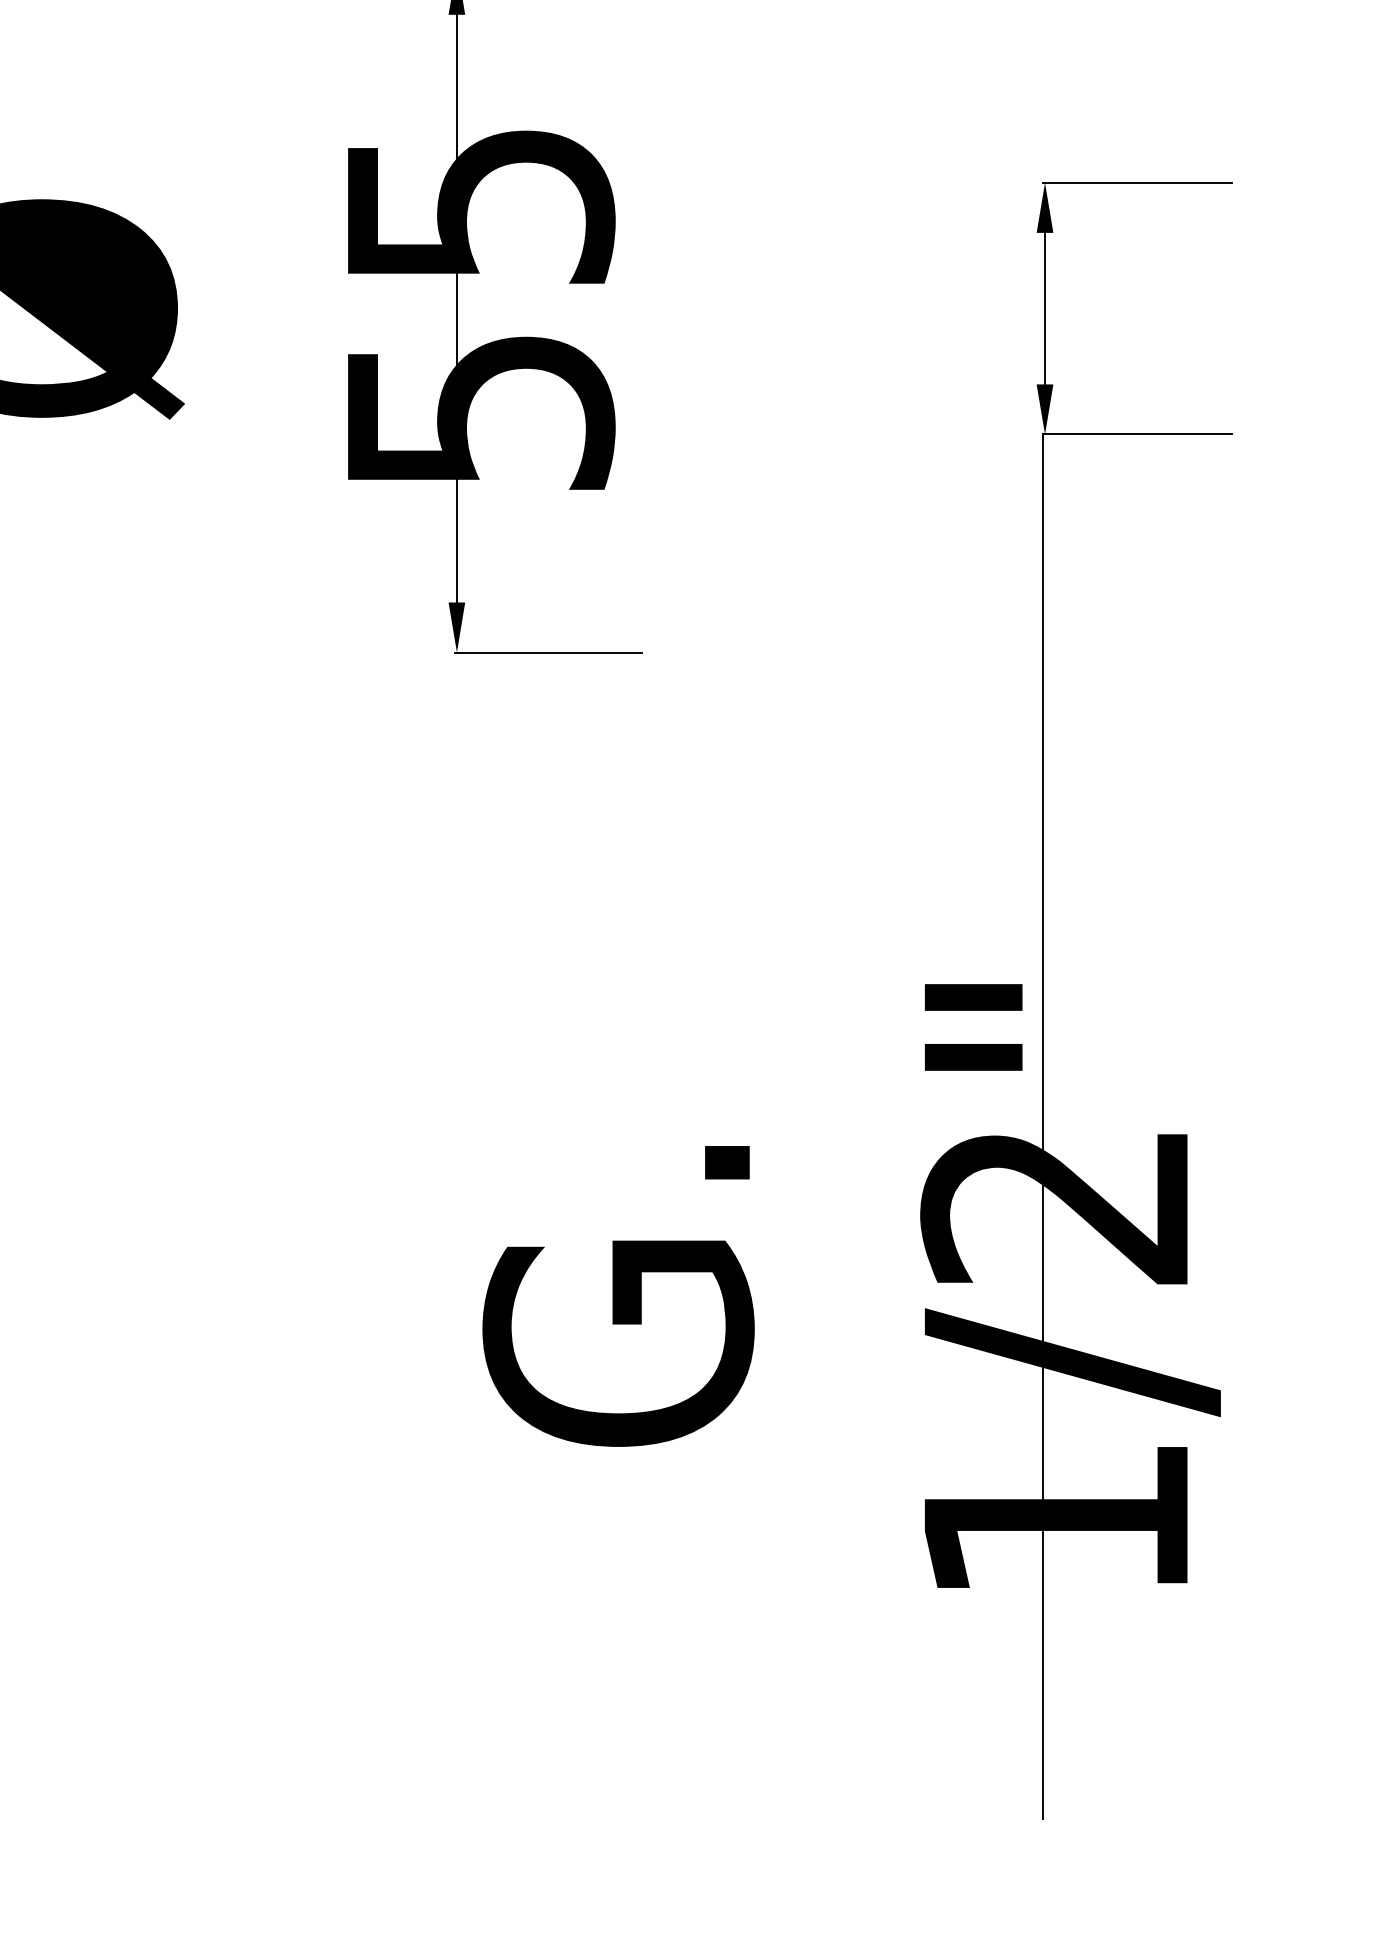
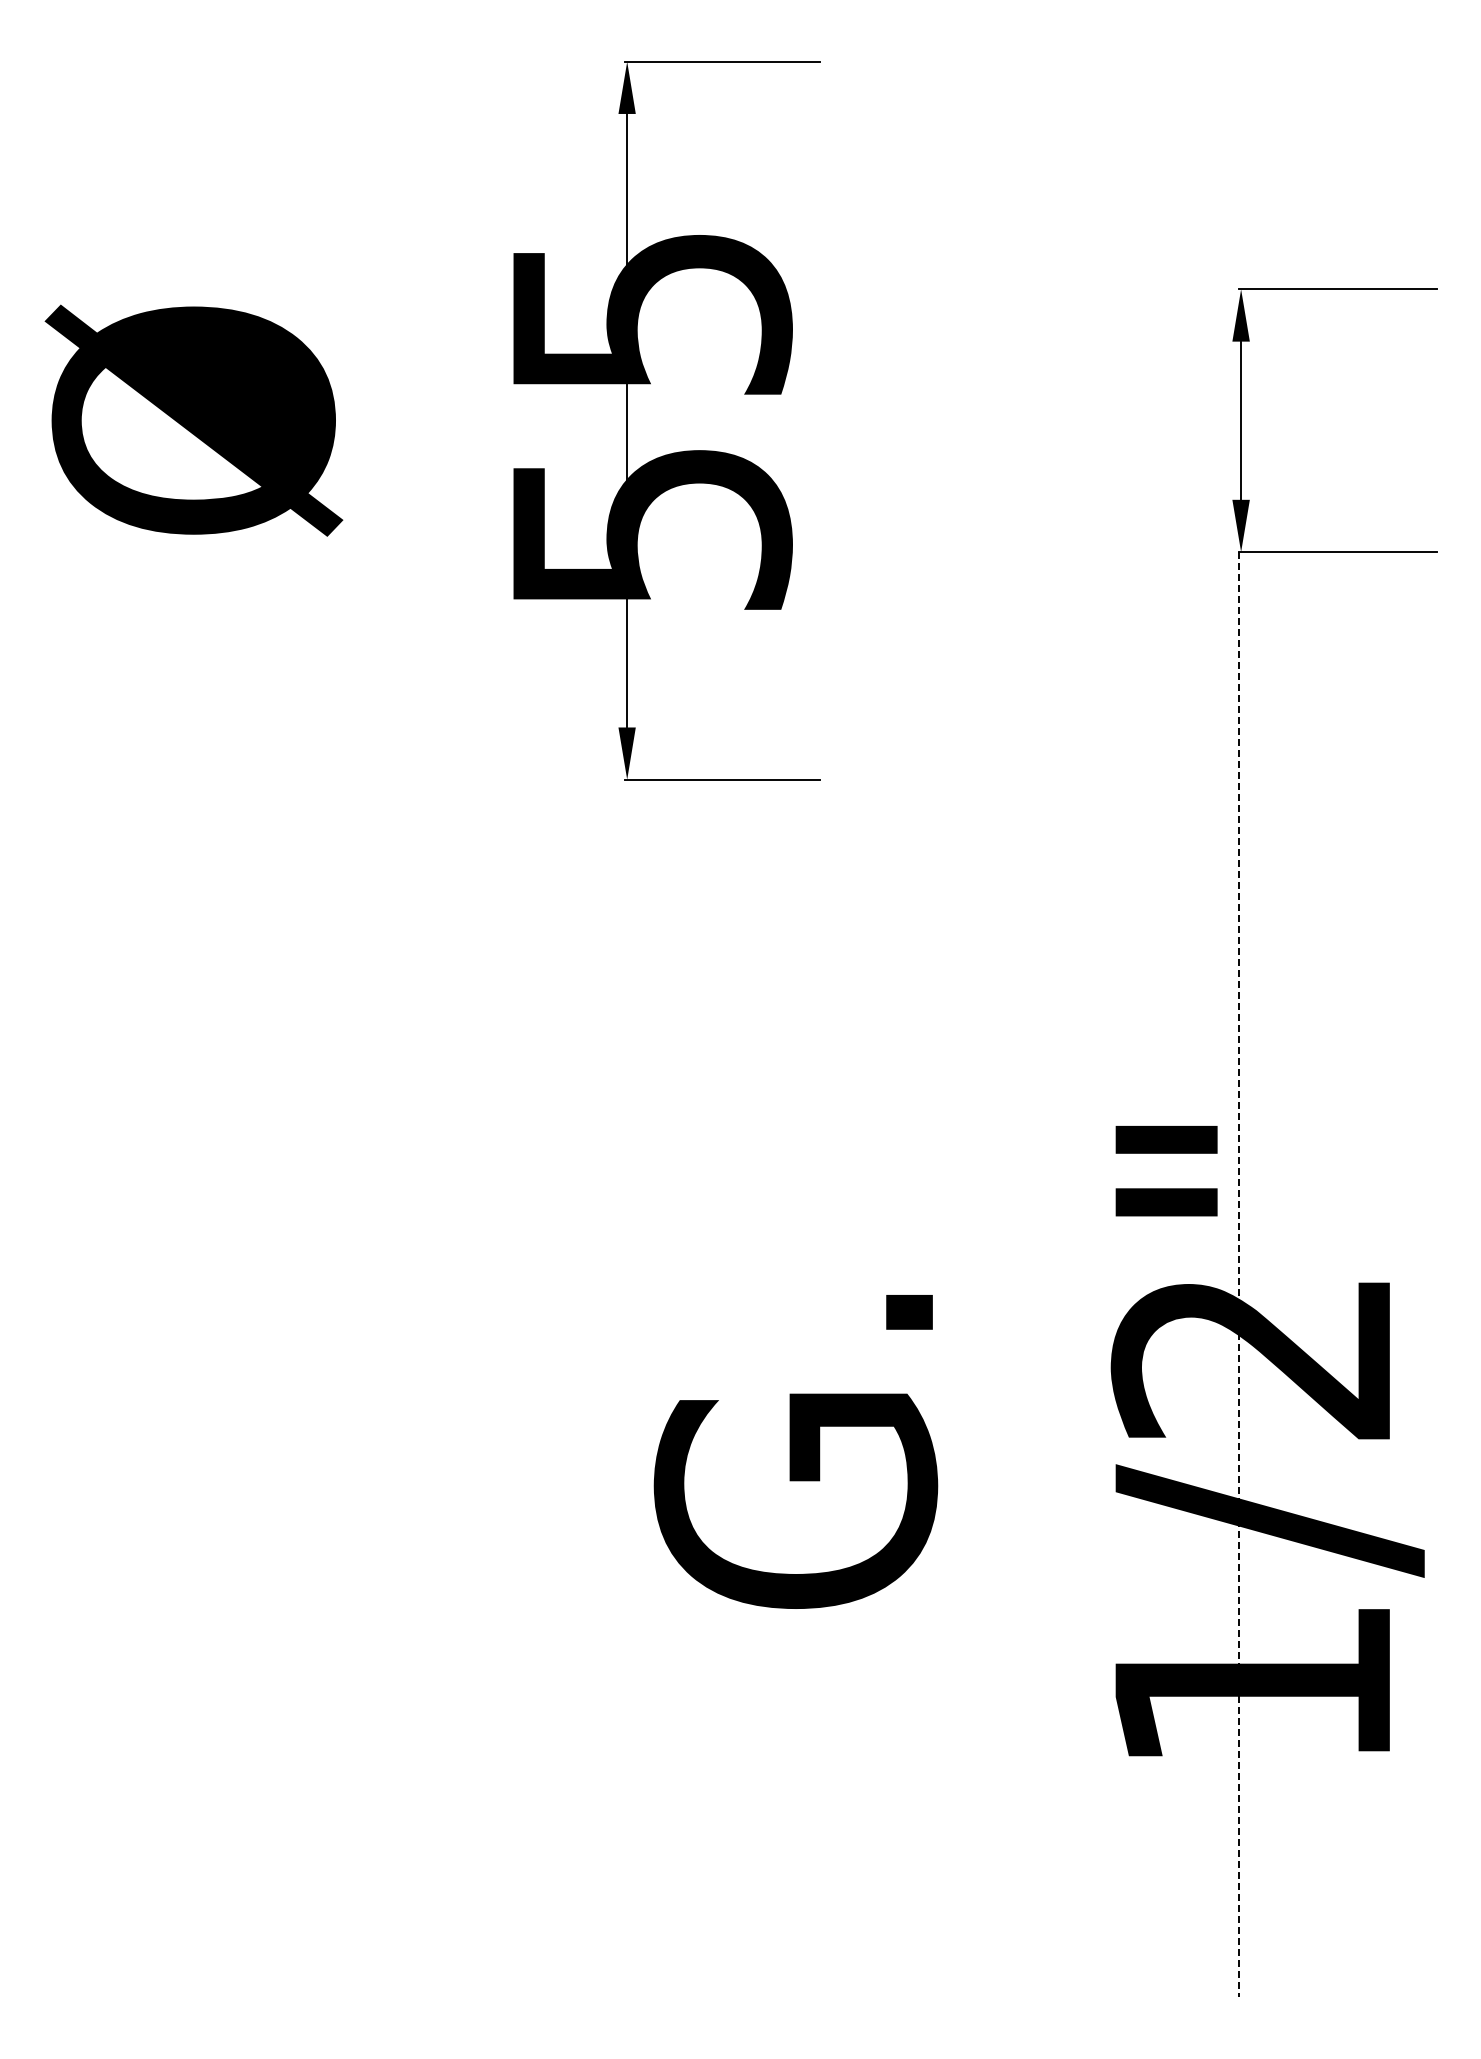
line: (1042, 1126) -> (1238, 1274), solid -> dashed

